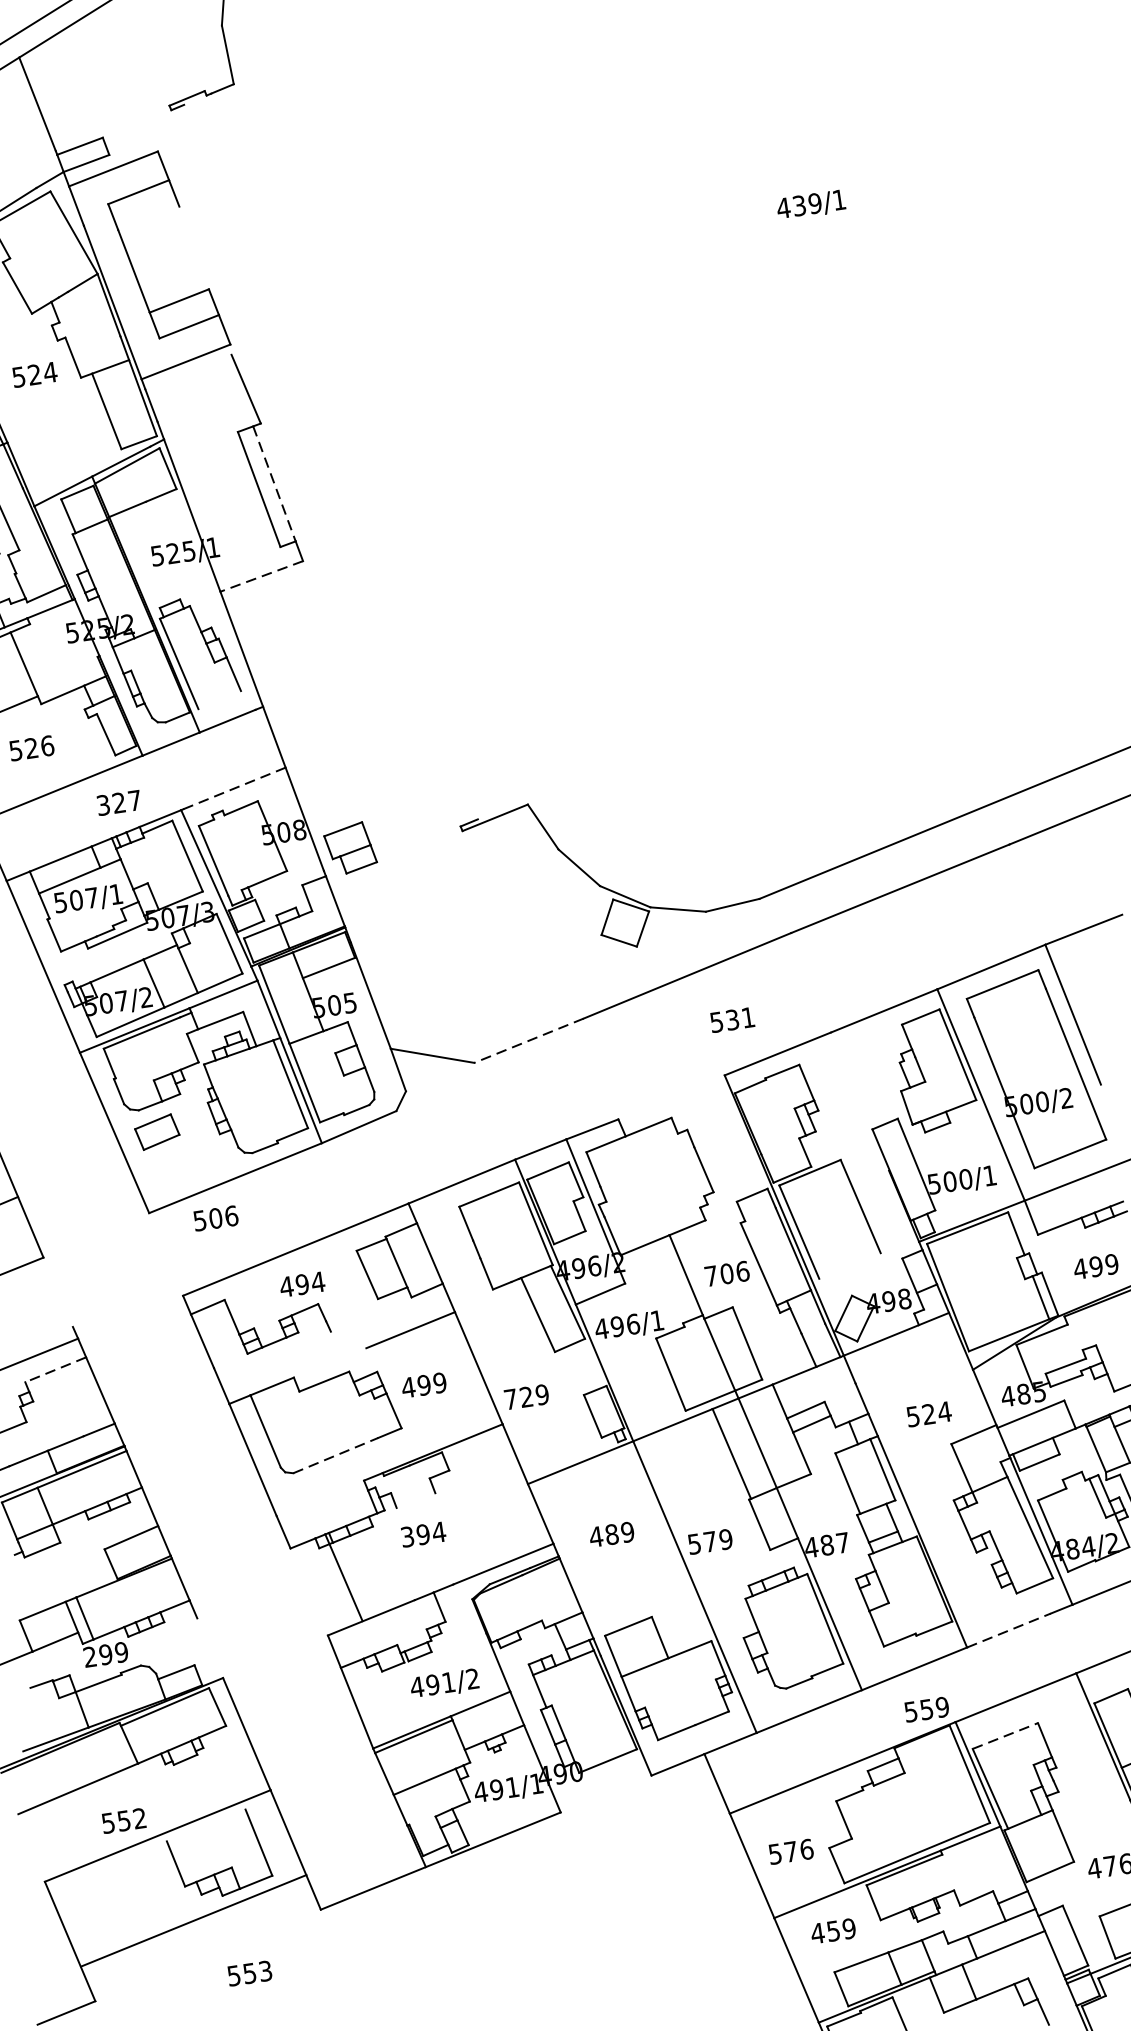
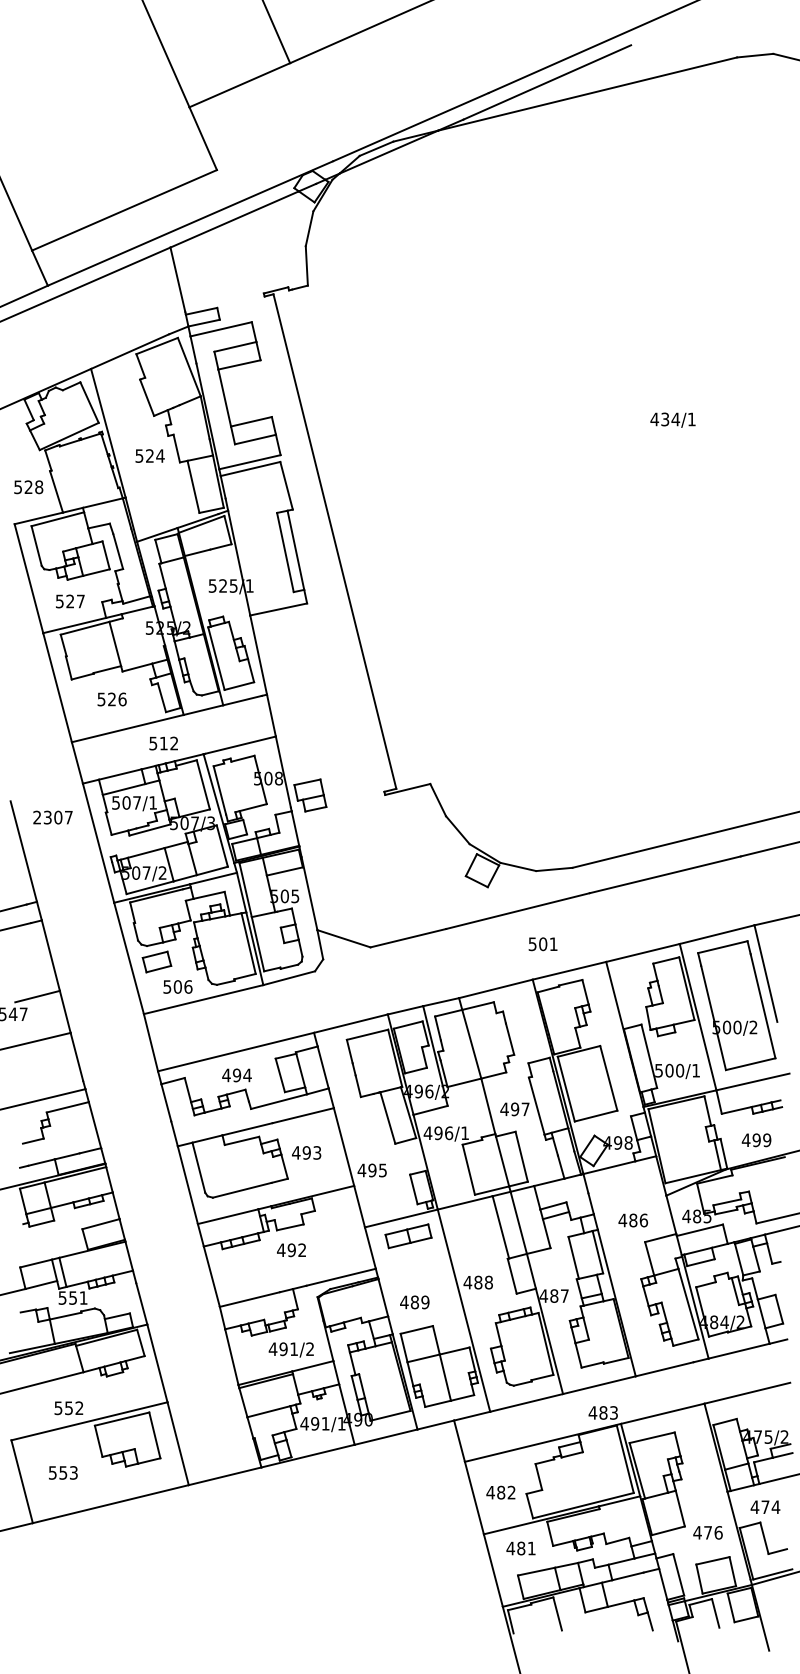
text: (814, 203) -> (675, 419), 439/1 -> 434/1
line: (148, 217) -> (239, 364), added
line: (188, 371) -> (250, 468), added
line: (330, 462) -> (334, 541), added
line: (275, 484) -> (296, 550), dashed -> solid
line: (261, 576) -> (278, 609), dashed -> solid
line: (219, 699) -> (239, 685), added
line: (234, 788) -> (240, 745), dashed -> solid
text: (118, 802) -> (163, 743), 327 -> 512
text: (733, 1020) -> (543, 944), 531 -> 501
line: (529, 1041) -> (408, 938), dashed -> solid
line: (670, 1096) -> (495, 988), added
line: (859, 1101) -> (618, 1009), added
line: (647, 1184) -> (471, 1043), added
text: (215, 1217) -> (177, 986), moved
line: (165, 1254) -> (150, 1042), added
line: (848, 1265) -> (595, 1115), added
text: (726, 1274) -> (514, 1109), 706 -> 497
line: (57, 1291) -> (76, 1056), added
line: (371, 1314) -> (279, 1101), added
line: (330, 1363) -> (247, 1129), added
line: (55, 1370) -> (67, 1107), dashed -> solid
text: (440, 1382) -> (317, 1152), 499 -> 493
text: (526, 1397) -> (372, 1170), 729 -> 495
text: (929, 1414) -> (633, 1220), 524 -> 486
line: (336, 1455) -> (242, 1190), dashed -> solid
part: (595, 1488) -> (408, 1236), added
line: (319, 1498) -> (227, 1216), added
line: (414, 1500) -> (289, 1227), added
text: (611, 1534) -> (414, 1302), moved
text: (422, 1535) -> (291, 1250), 394 -> 492
text: (708, 1541) -> (477, 1282), 579 -> 488
line: (343, 1577) -> (211, 1276), moved
line: (1008, 1630) -> (664, 1369), dashed -> solid
line: (209, 1647) -> (141, 1303), added
text: (104, 1654) -> (72, 1297), 299 -> 551
line: (680, 1691) -> (444, 1377), added
text: (926, 1708) -> (603, 1412), 559 -> 483
line: (1005, 1735) -> (652, 1437), dashed -> solid
line: (605, 1793) -> (385, 1436), added
line: (205, 1824) -> (121, 1418), added
text: (789, 1851) -> (500, 1492), 576 -> 482
line: (193, 1921) -> (110, 1504), moved
text: (841, 1929) -> (526, 1548), 459 -> 481
text: (250, 1972) -> (63, 1472), moved

